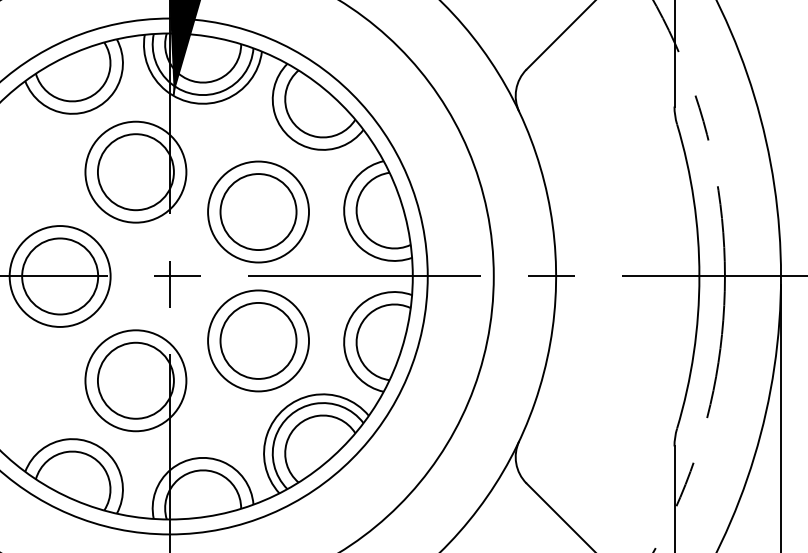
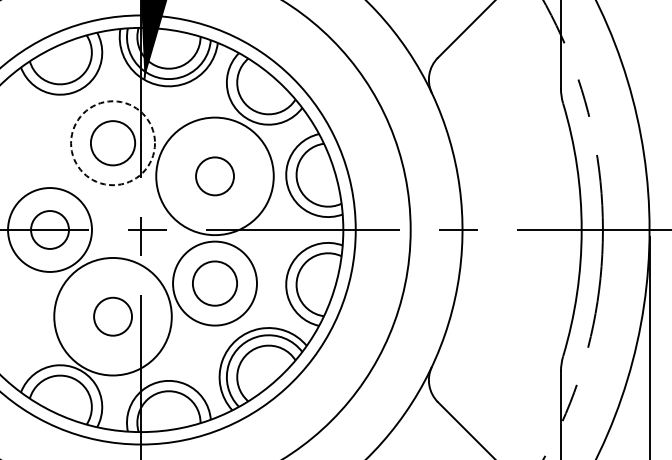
circle: (135, 171) -> (112, 142), solid -> dashed
circle: (135, 172) -> (112, 143), size x0.7
circle: (258, 211) -> (214, 175), size x1.4
circle: (258, 212) -> (214, 176), size x0.6
circle: (60, 276) -> (50, 230), size x0.6
circle: (258, 340) -> (214, 283), size x0.7
circle: (135, 380) -> (112, 316), size x0.6
circle: (135, 380) -> (112, 316), size x1.4

